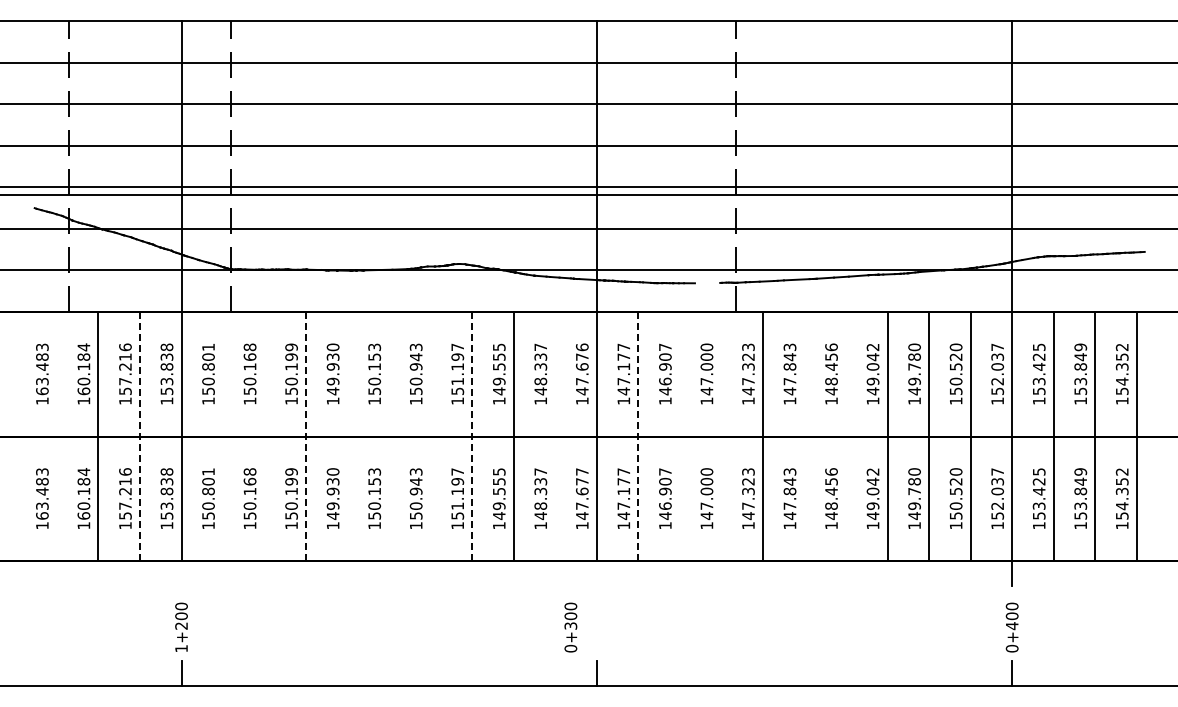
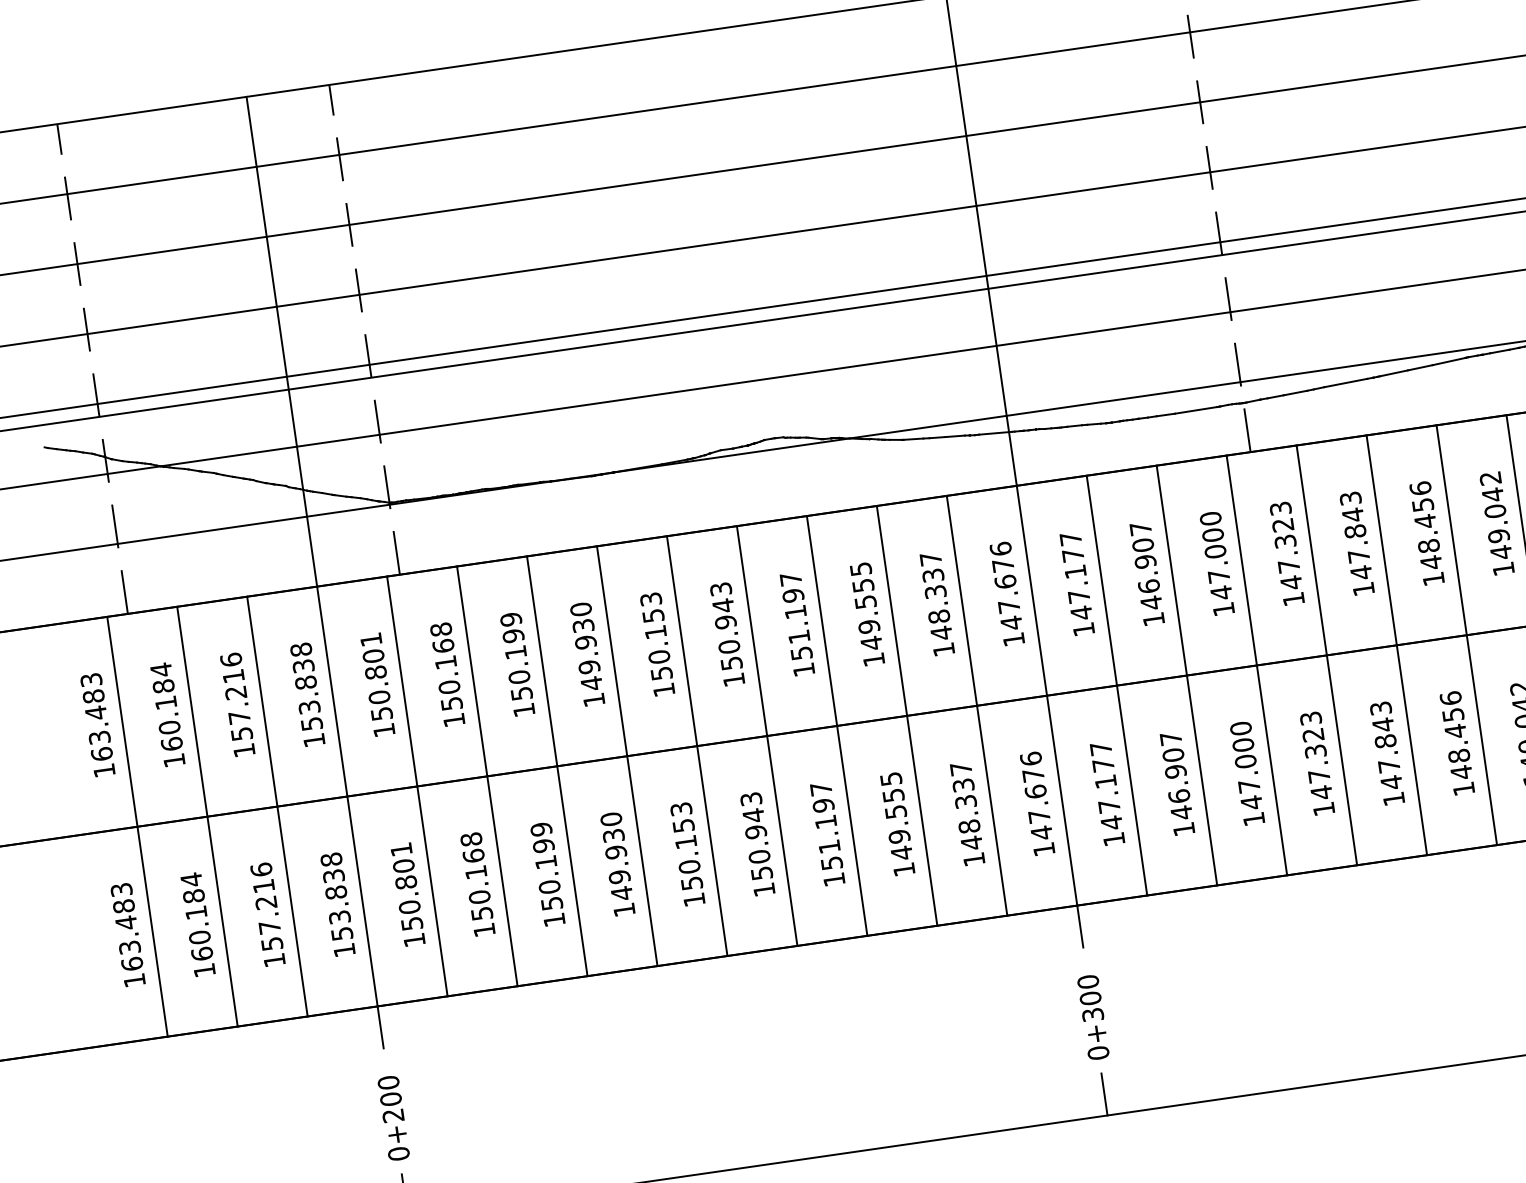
line: (707, 282) -> (1195, 409), added
line: (56, 436) -> (136, 826), added
line: (140, 436) -> (278, 806), dashed -> solid
line: (223, 436) -> (418, 786), added
line: (264, 436) -> (487, 776), added
line: (306, 436) -> (557, 766), dashed -> solid
line: (347, 436) -> (626, 756), added
line: (389, 436) -> (697, 745), added
line: (430, 436) -> (766, 735), added
line: (472, 436) -> (837, 725), dashed -> solid
line: (555, 436) -> (977, 705), added
line: (638, 436) -> (1117, 685), dashed -> solid
line: (679, 436) -> (1186, 675), added
line: (721, 436) -> (1256, 665), added
line: (804, 436) -> (1396, 645), added
line: (846, 436) -> (1467, 635), added
text: (582, 471) -> (1031, 758), 147.677 -> 147.676
line: (181, 573) -> (380, 1027), added
line: (596, 573) -> (1079, 926), added
text: (570, 627) -> (1092, 1017), moved
text: (181, 648) -> (398, 1153), 1+200 -> 0+200

